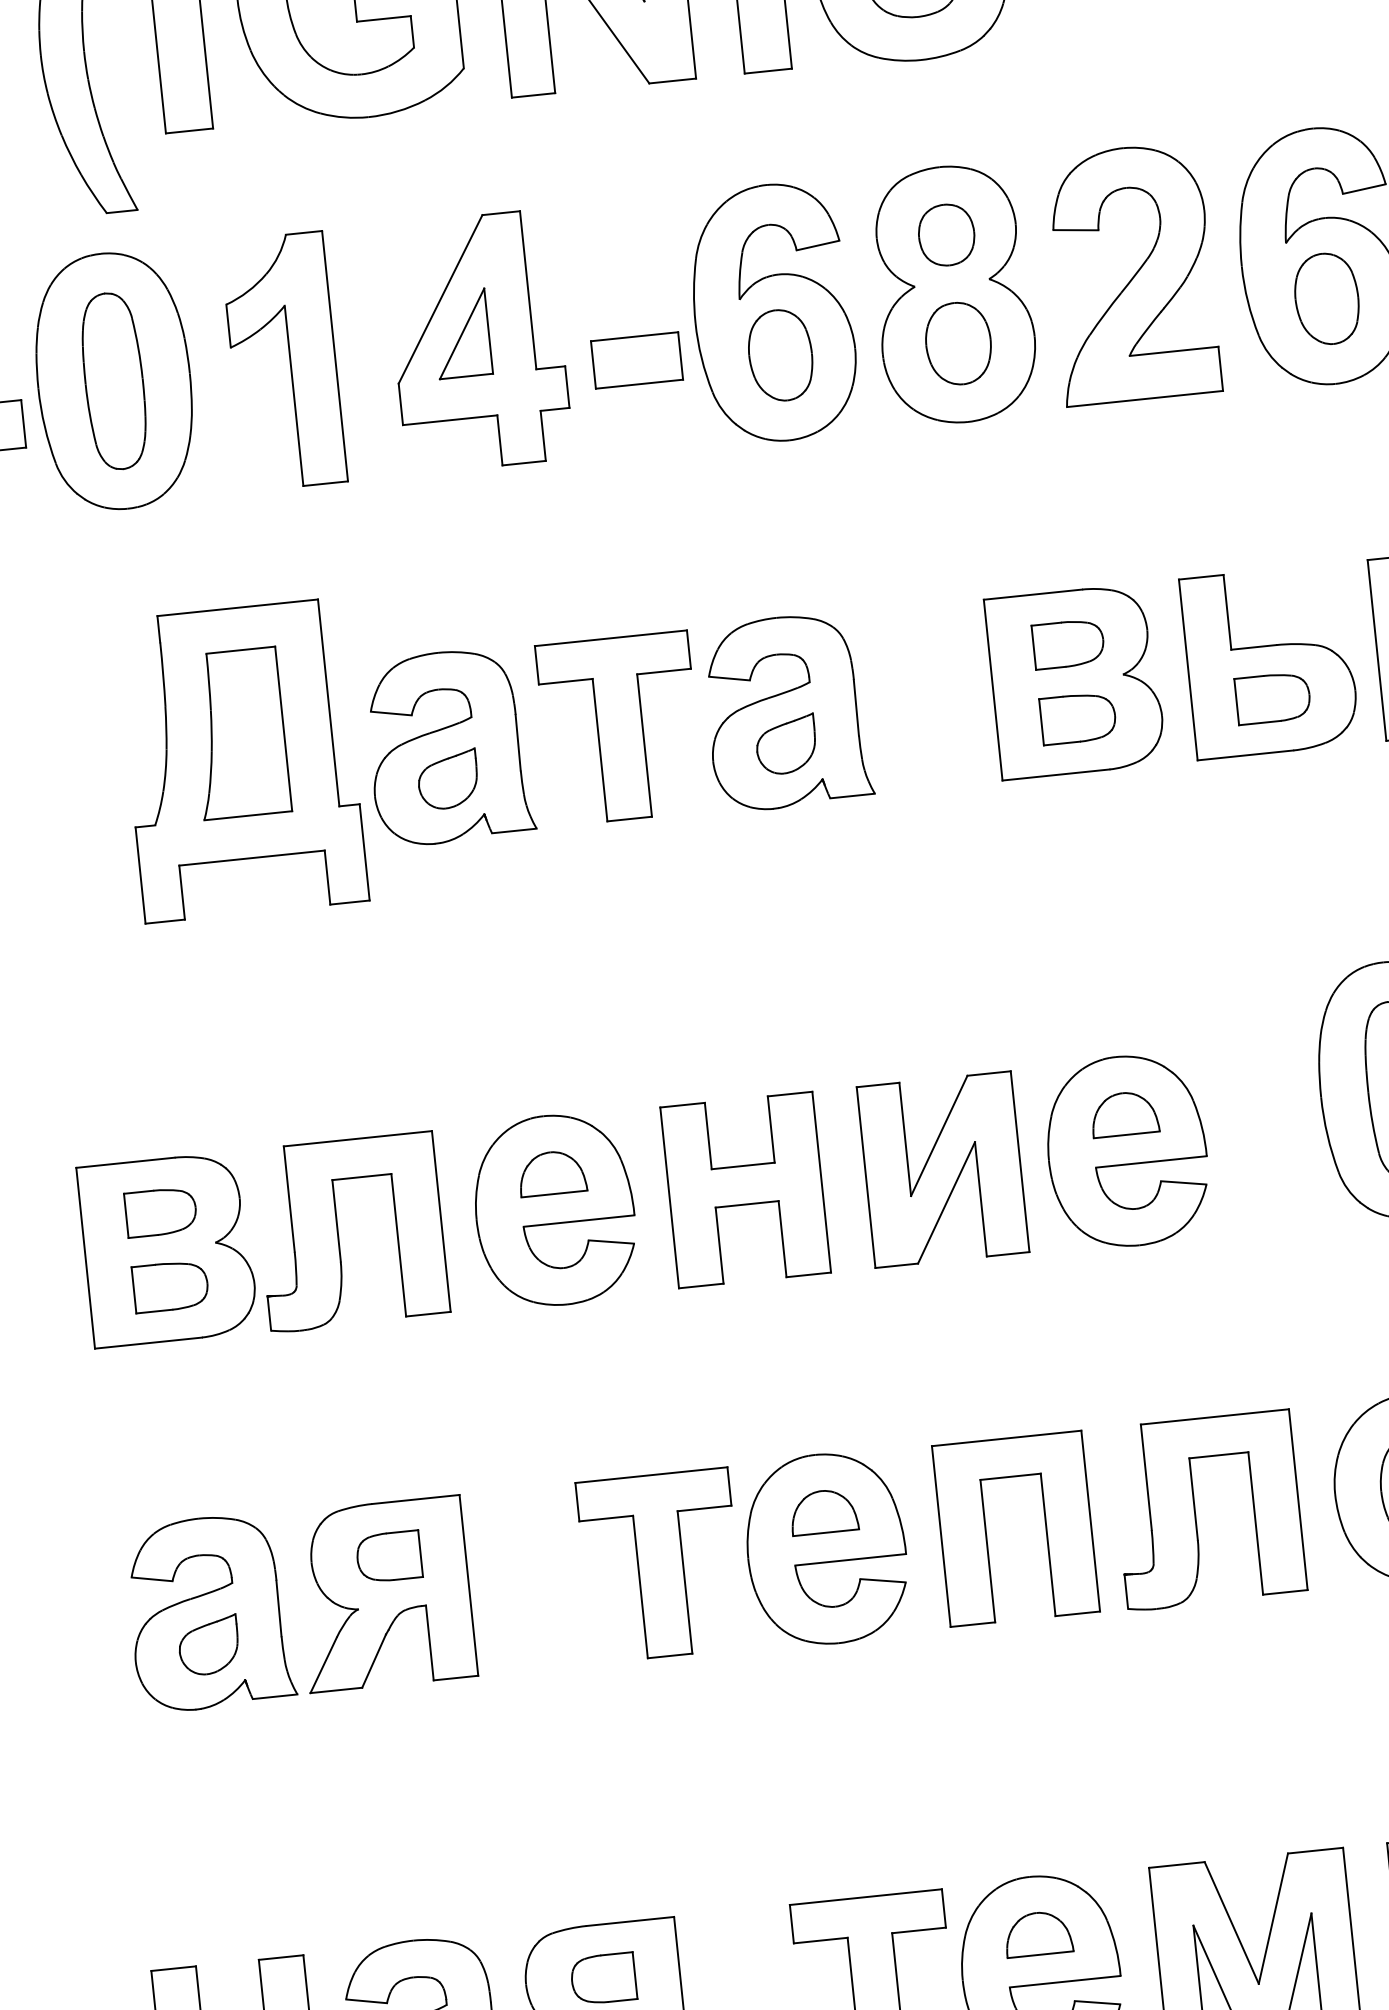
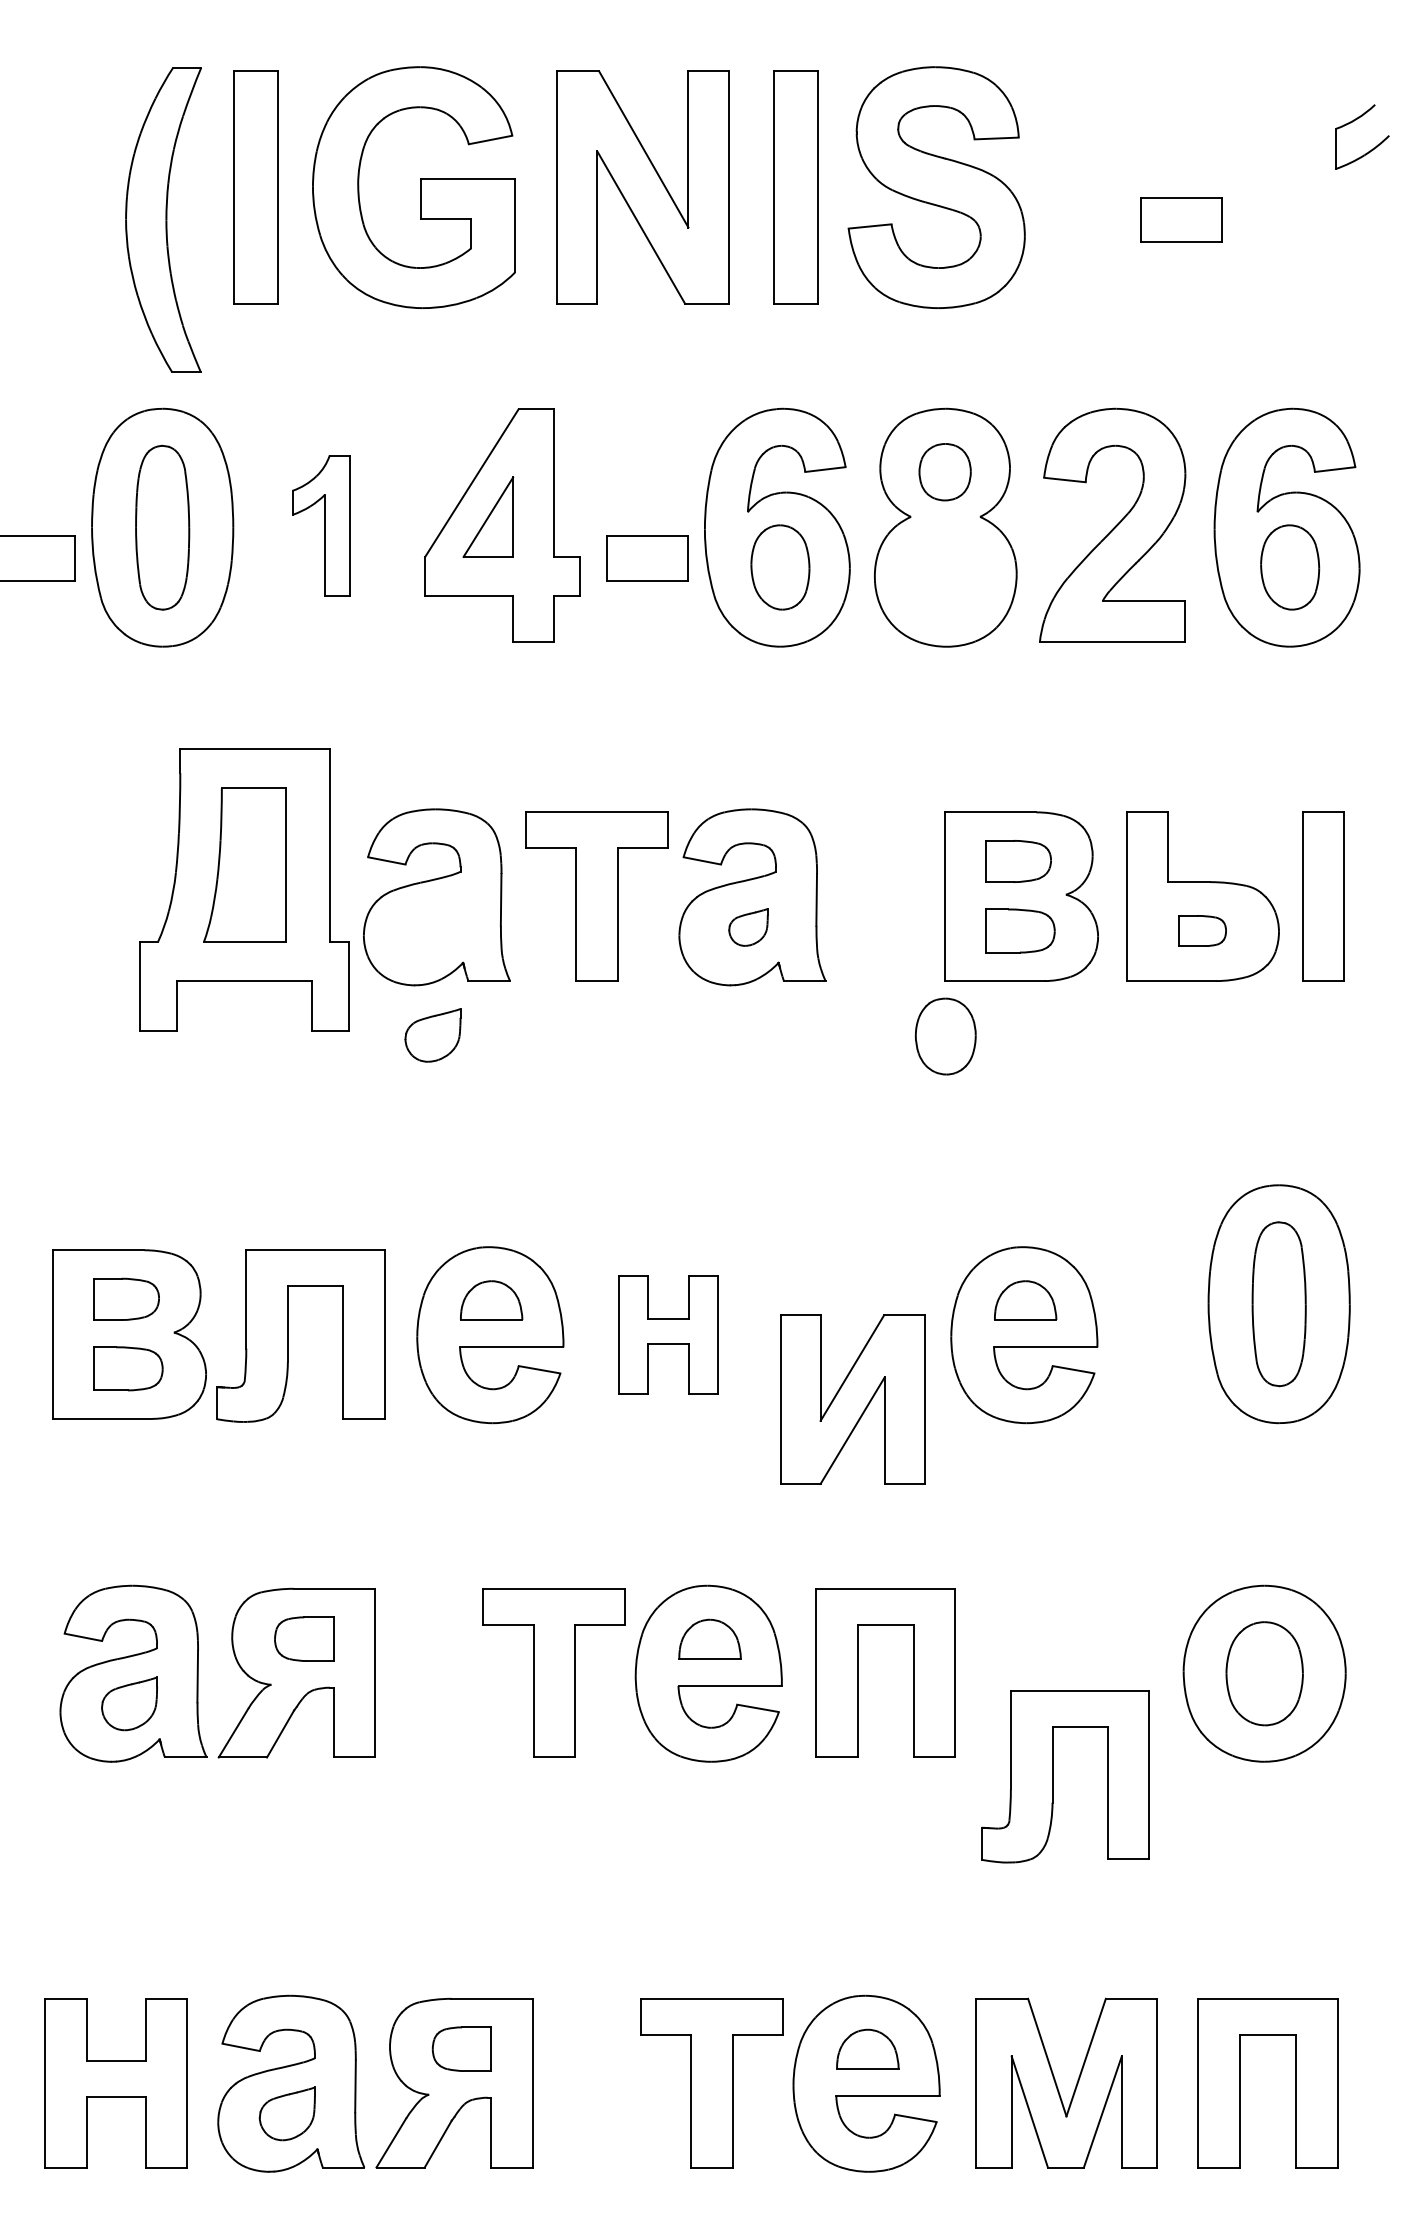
part: (958, 343) -> (945, 1036), moved
part: (284, 361) -> (321, 525), size x0.6
part: (1273, 697) -> (1202, 930), size x0.7
part: (786, 744) -> (748, 927), size x0.7
part: (447, 779) -> (432, 1035), moved
part: (942, 1169) -> (852, 1399), moved
part: (745, 1189) -> (668, 1334), size x0.7
part: (1195, 1511) -> (1053, 1776), moved

